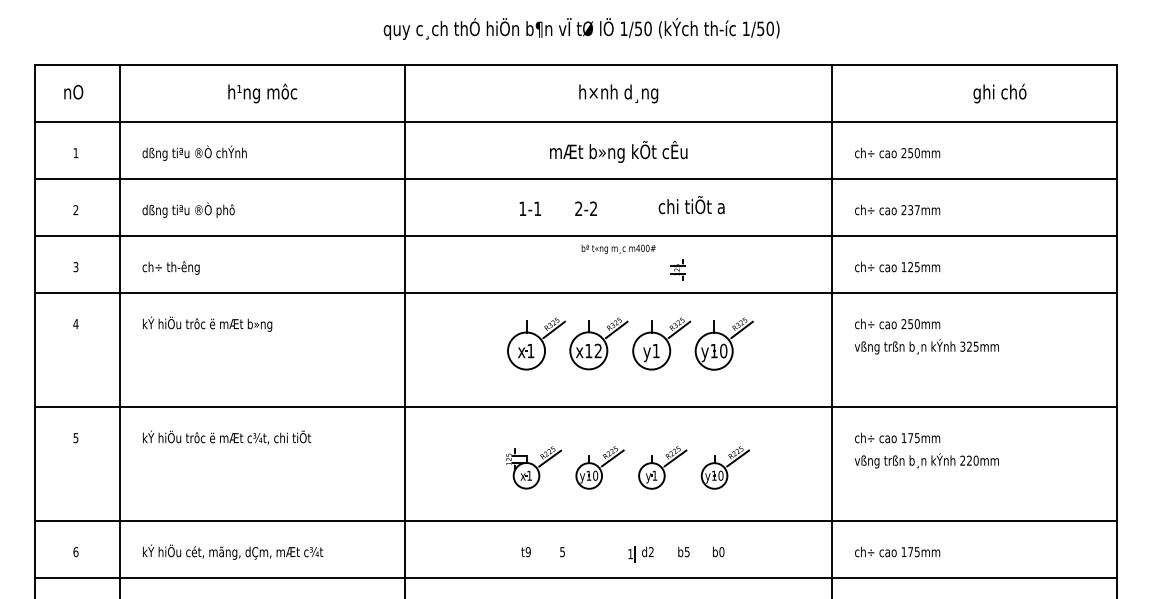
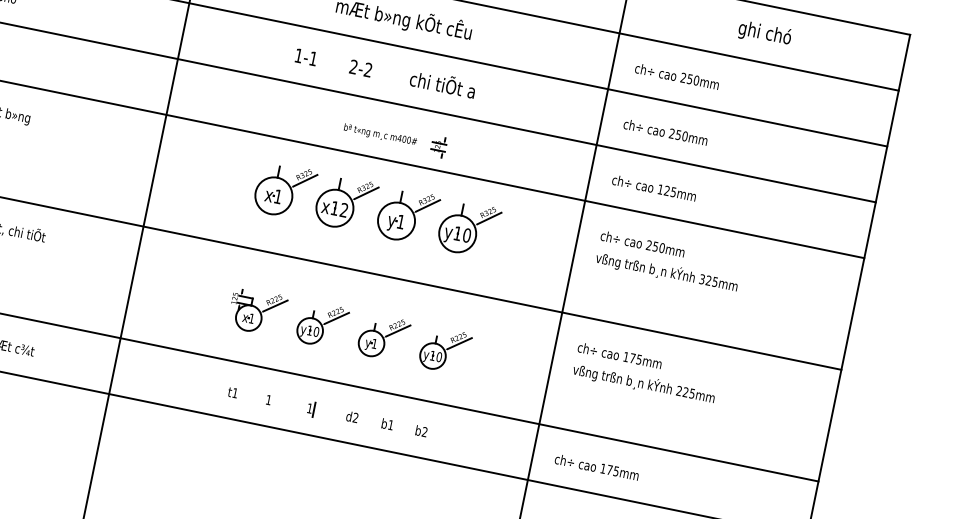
text: (999, 93) -> (764, 33), moved
text: (691, 205) -> (442, 84), moved
text: (913, 210) -> (681, 136), 237mm -> 250mm
text: (618, 248) -> (380, 134), moved
text: (975, 460) -> (691, 393), 220mm -> 225mm
text: (527, 552) -> (234, 393), t9 -> t1
text: (562, 552) -> (268, 400), 5 -> 1
text: (686, 552) -> (390, 425), b5 -> b1
text: (721, 552) -> (424, 432), b0 -> b2
part: (631, 554) -> (310, 409), moved

